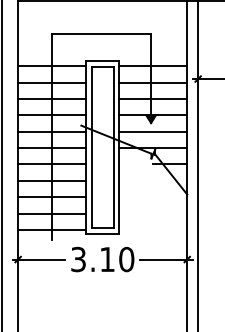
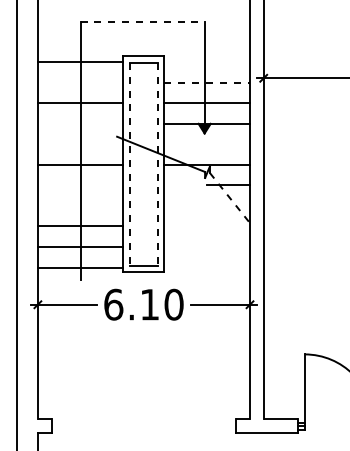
line: (101, 33) -> (142, 21), solid -> dashed
line: (153, 66) -> (207, 62), removed
line: (52, 82) -> (80, 82), removed
line: (153, 82) -> (207, 82), solid -> dashed
line: (52, 115) -> (80, 123), removed
line: (52, 131) -> (80, 144), removed
line: (153, 131) -> (207, 144), removed
line: (92, 147) -> (130, 164), solid -> dashed
line: (113, 147) -> (157, 164), solid -> dashed
line: (52, 164) -> (80, 185), removed
line: (171, 174) -> (230, 198), solid -> dashed
line: (52, 180) -> (80, 205), removed
text: (78, 259) -> (113, 304), 3.10 -> 6.10

